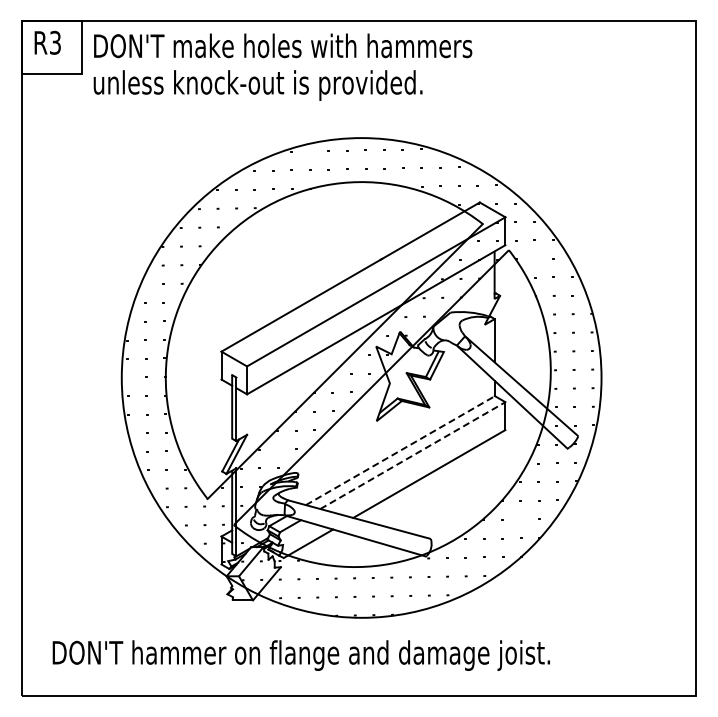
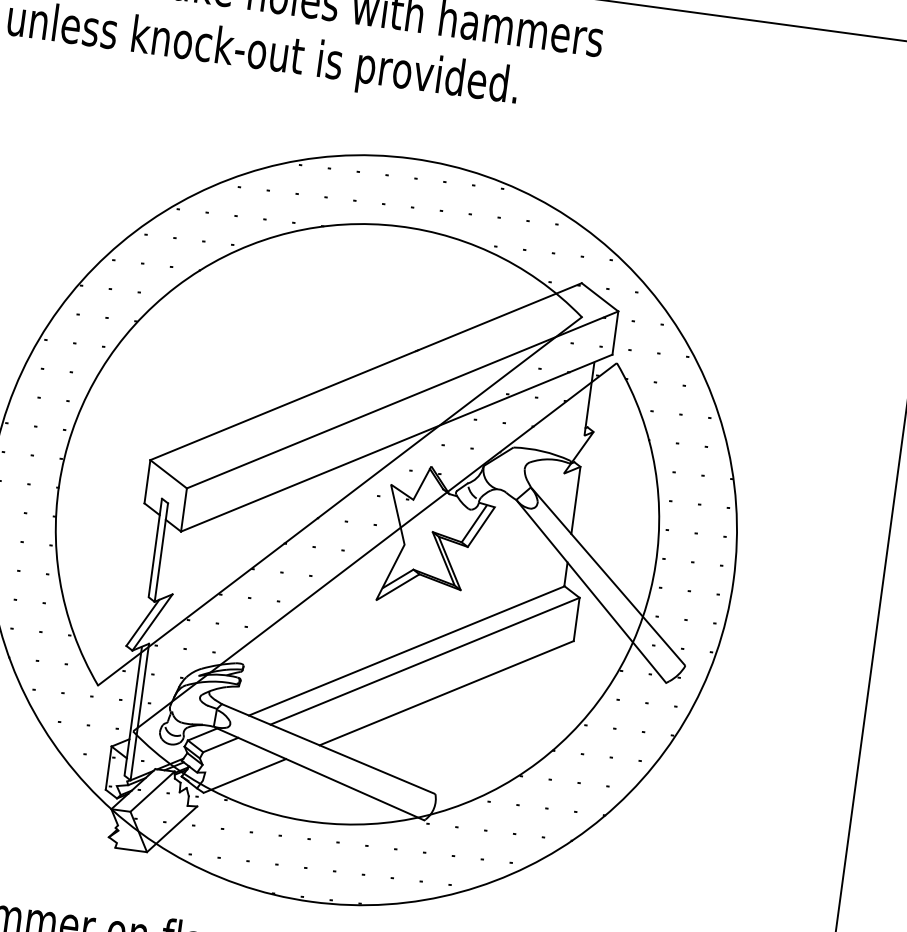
line: (400, 450) -> (406, 650), dashed -> solid
line: (412, 455) -> (424, 660), dashed -> solid

